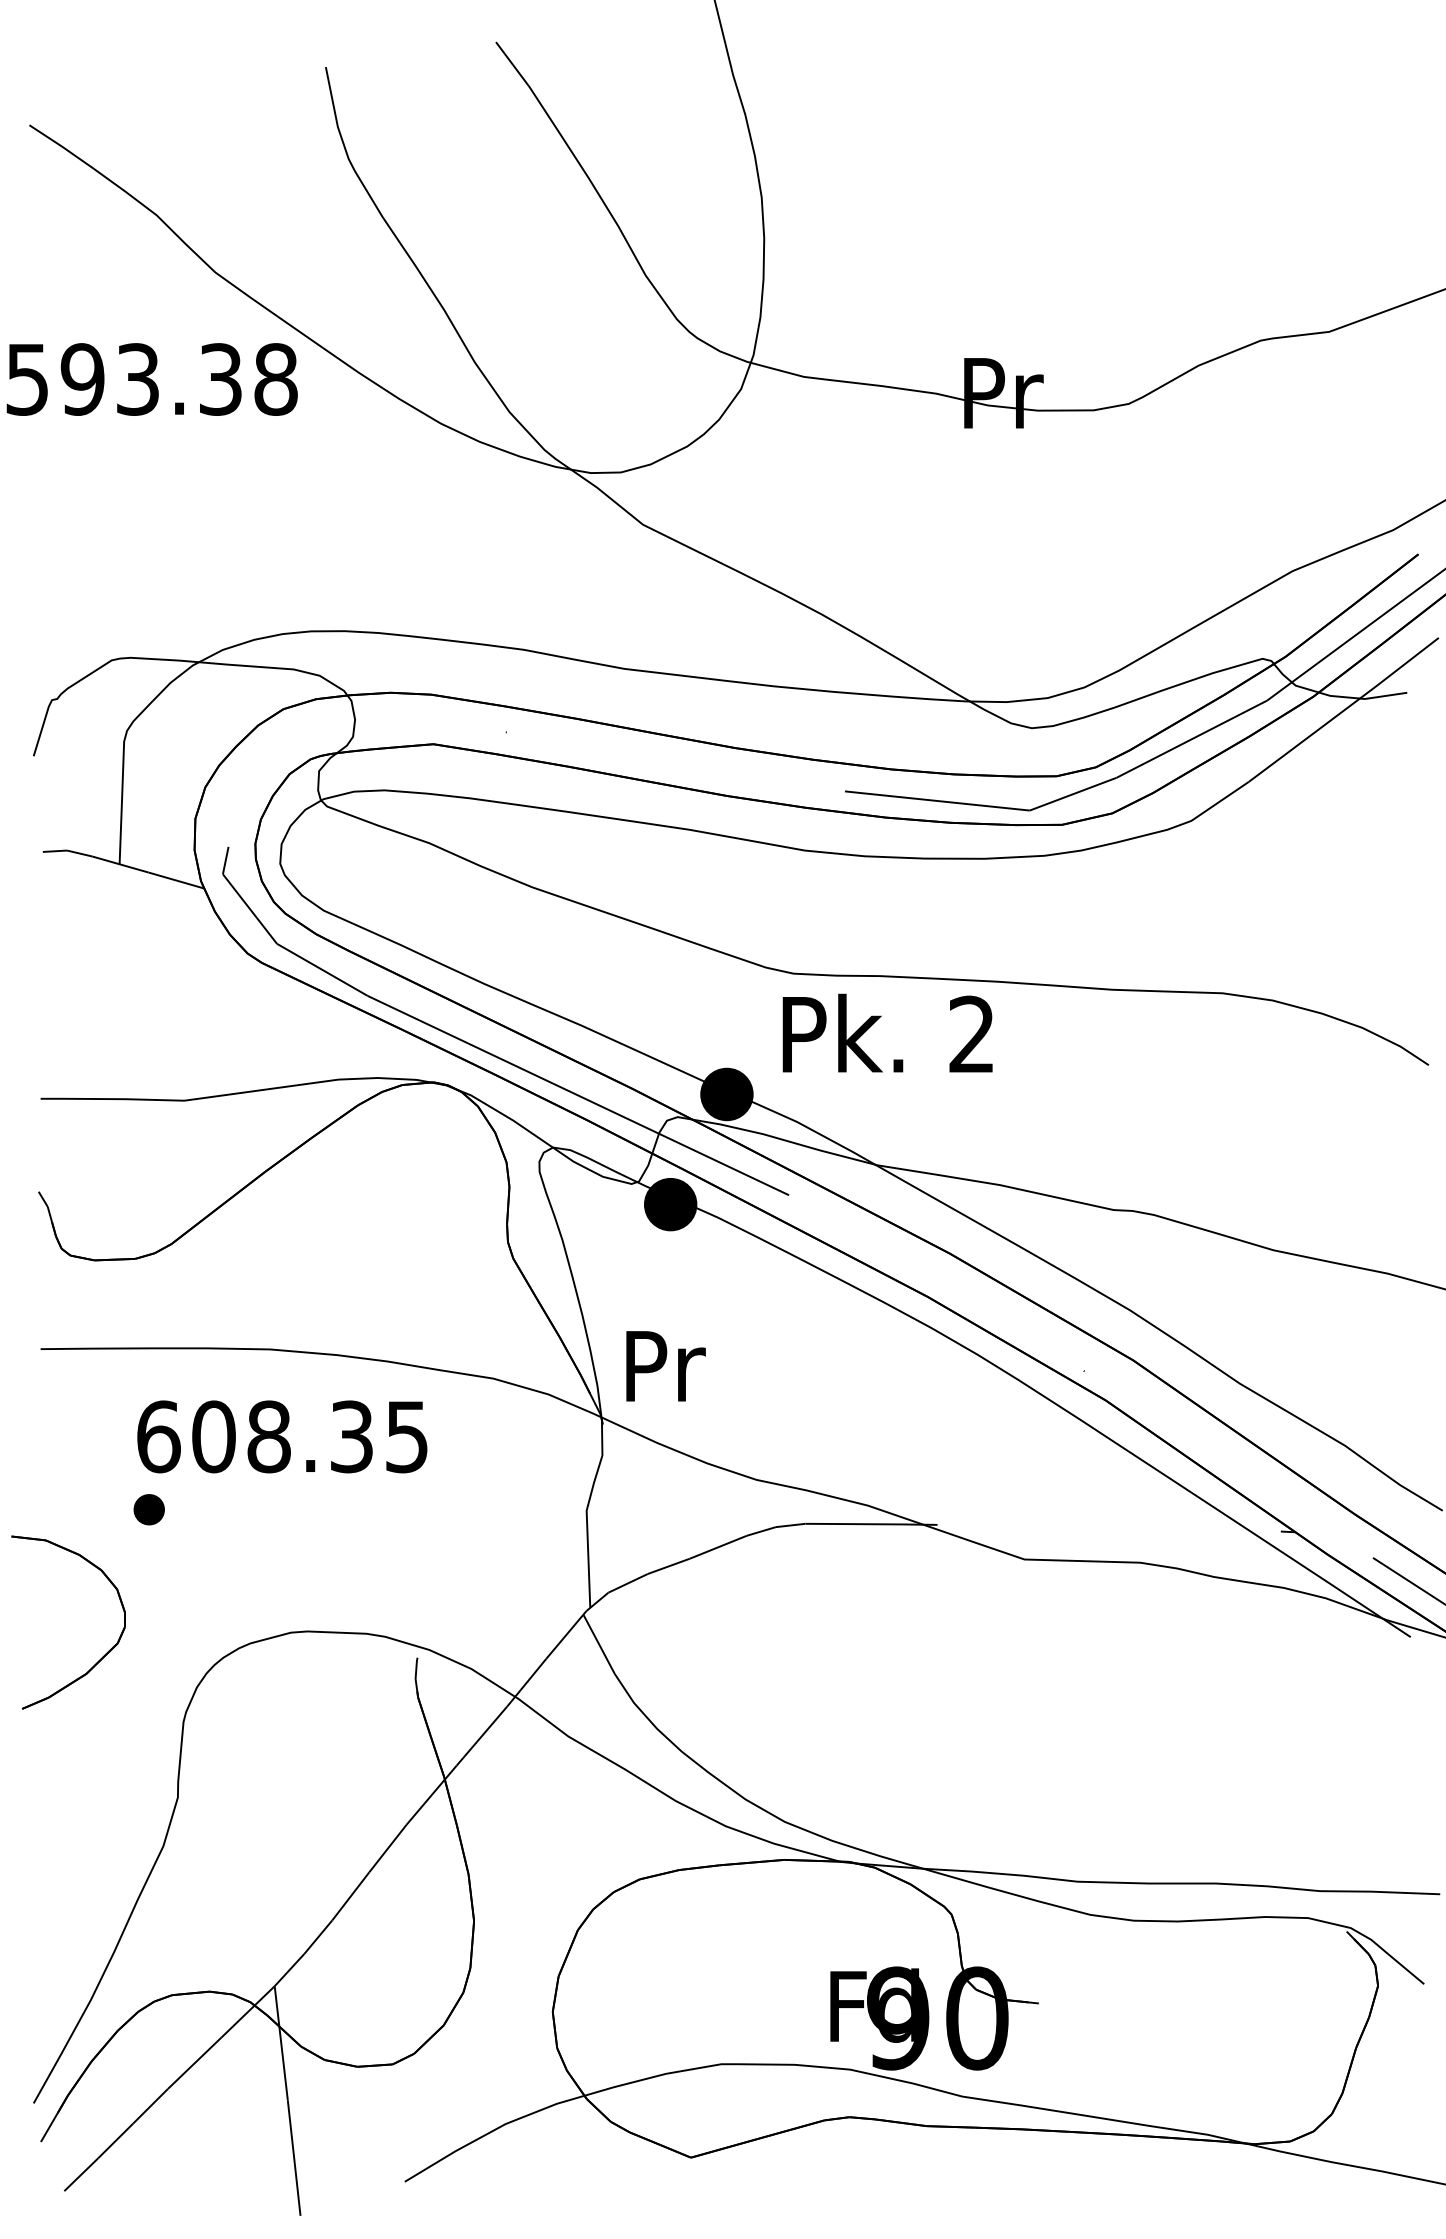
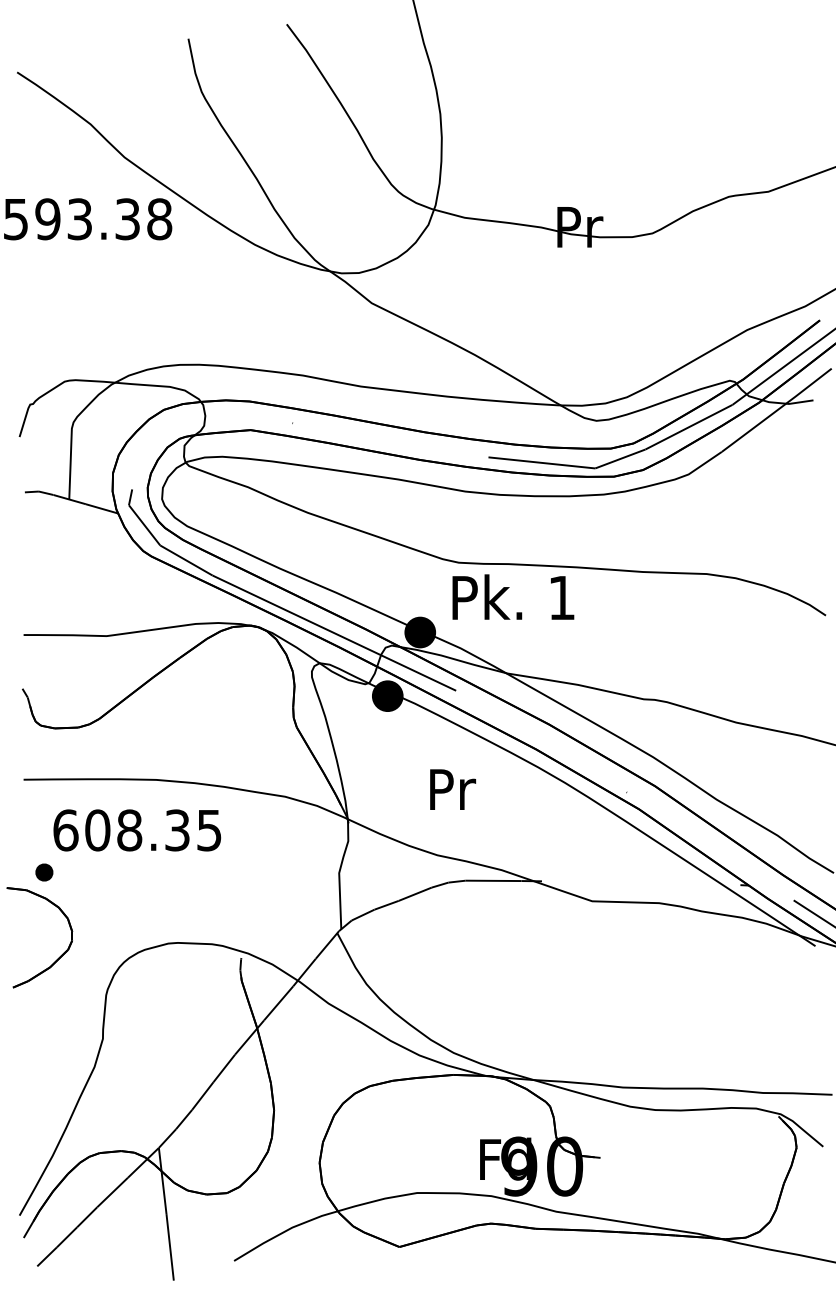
text: (971, 1033) -> (561, 597), 2 -> 1
text: (666, 1366) -> (453, 789), moved
text: (282, 1436) -> (137, 830), moved
part: (149, 1509) -> (44, 872), moved

